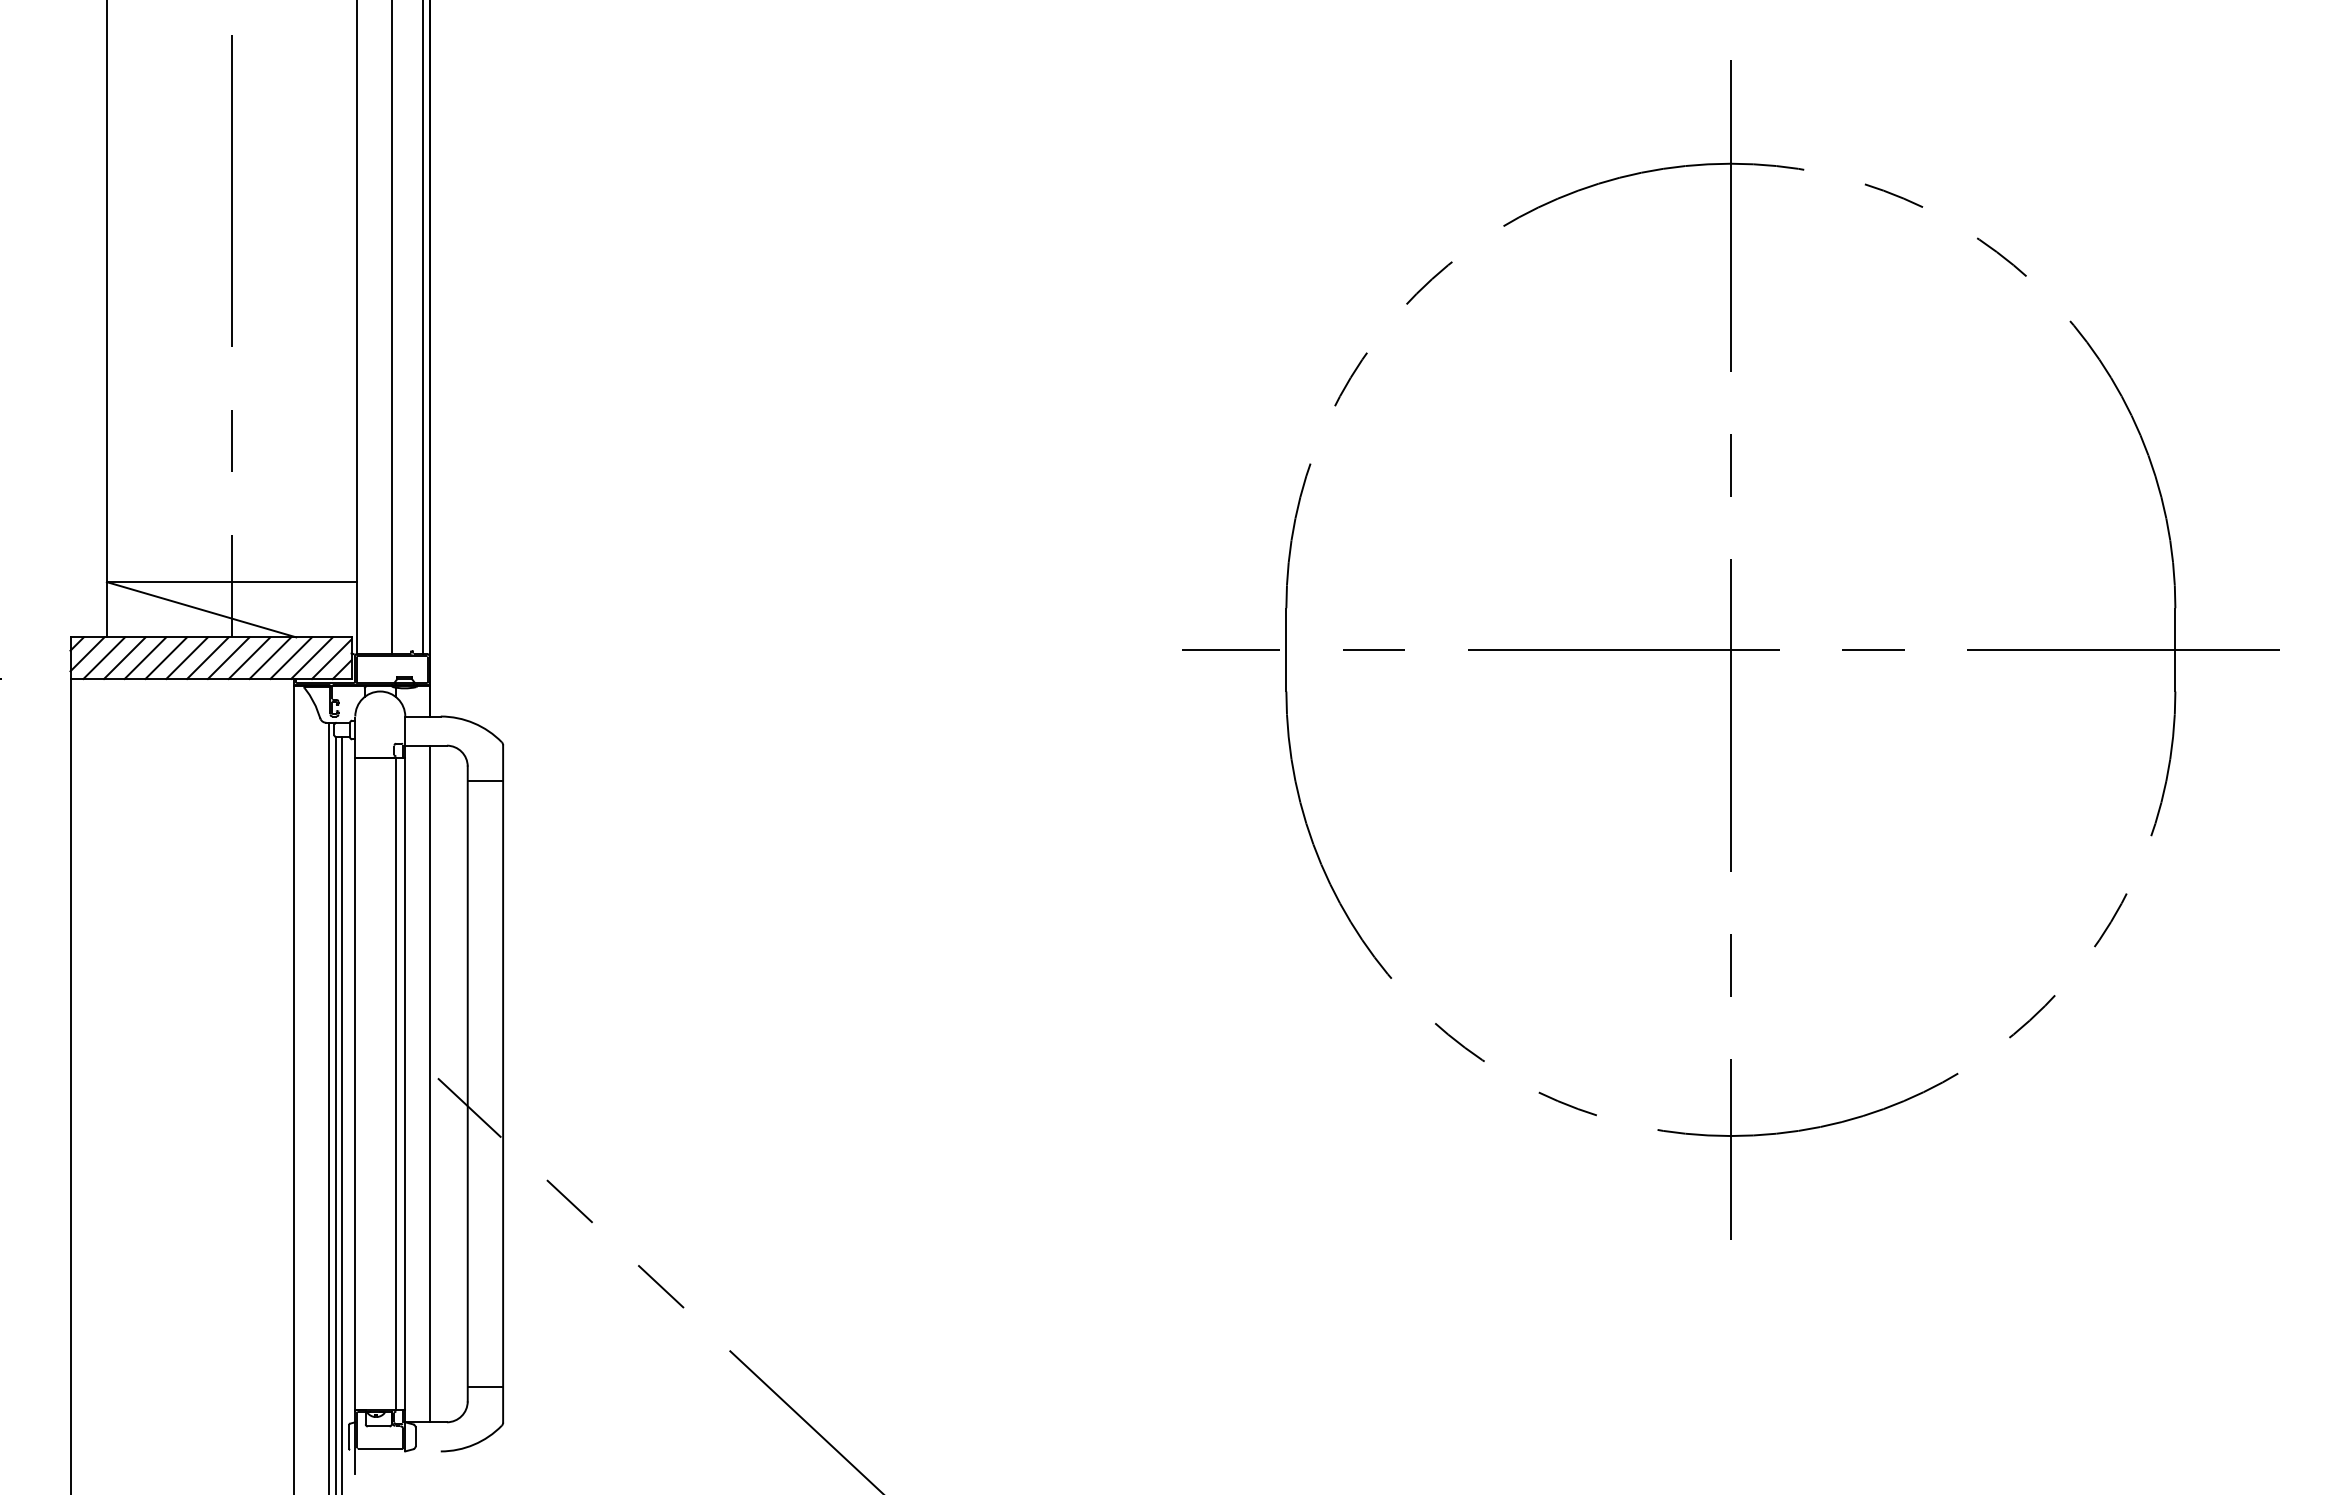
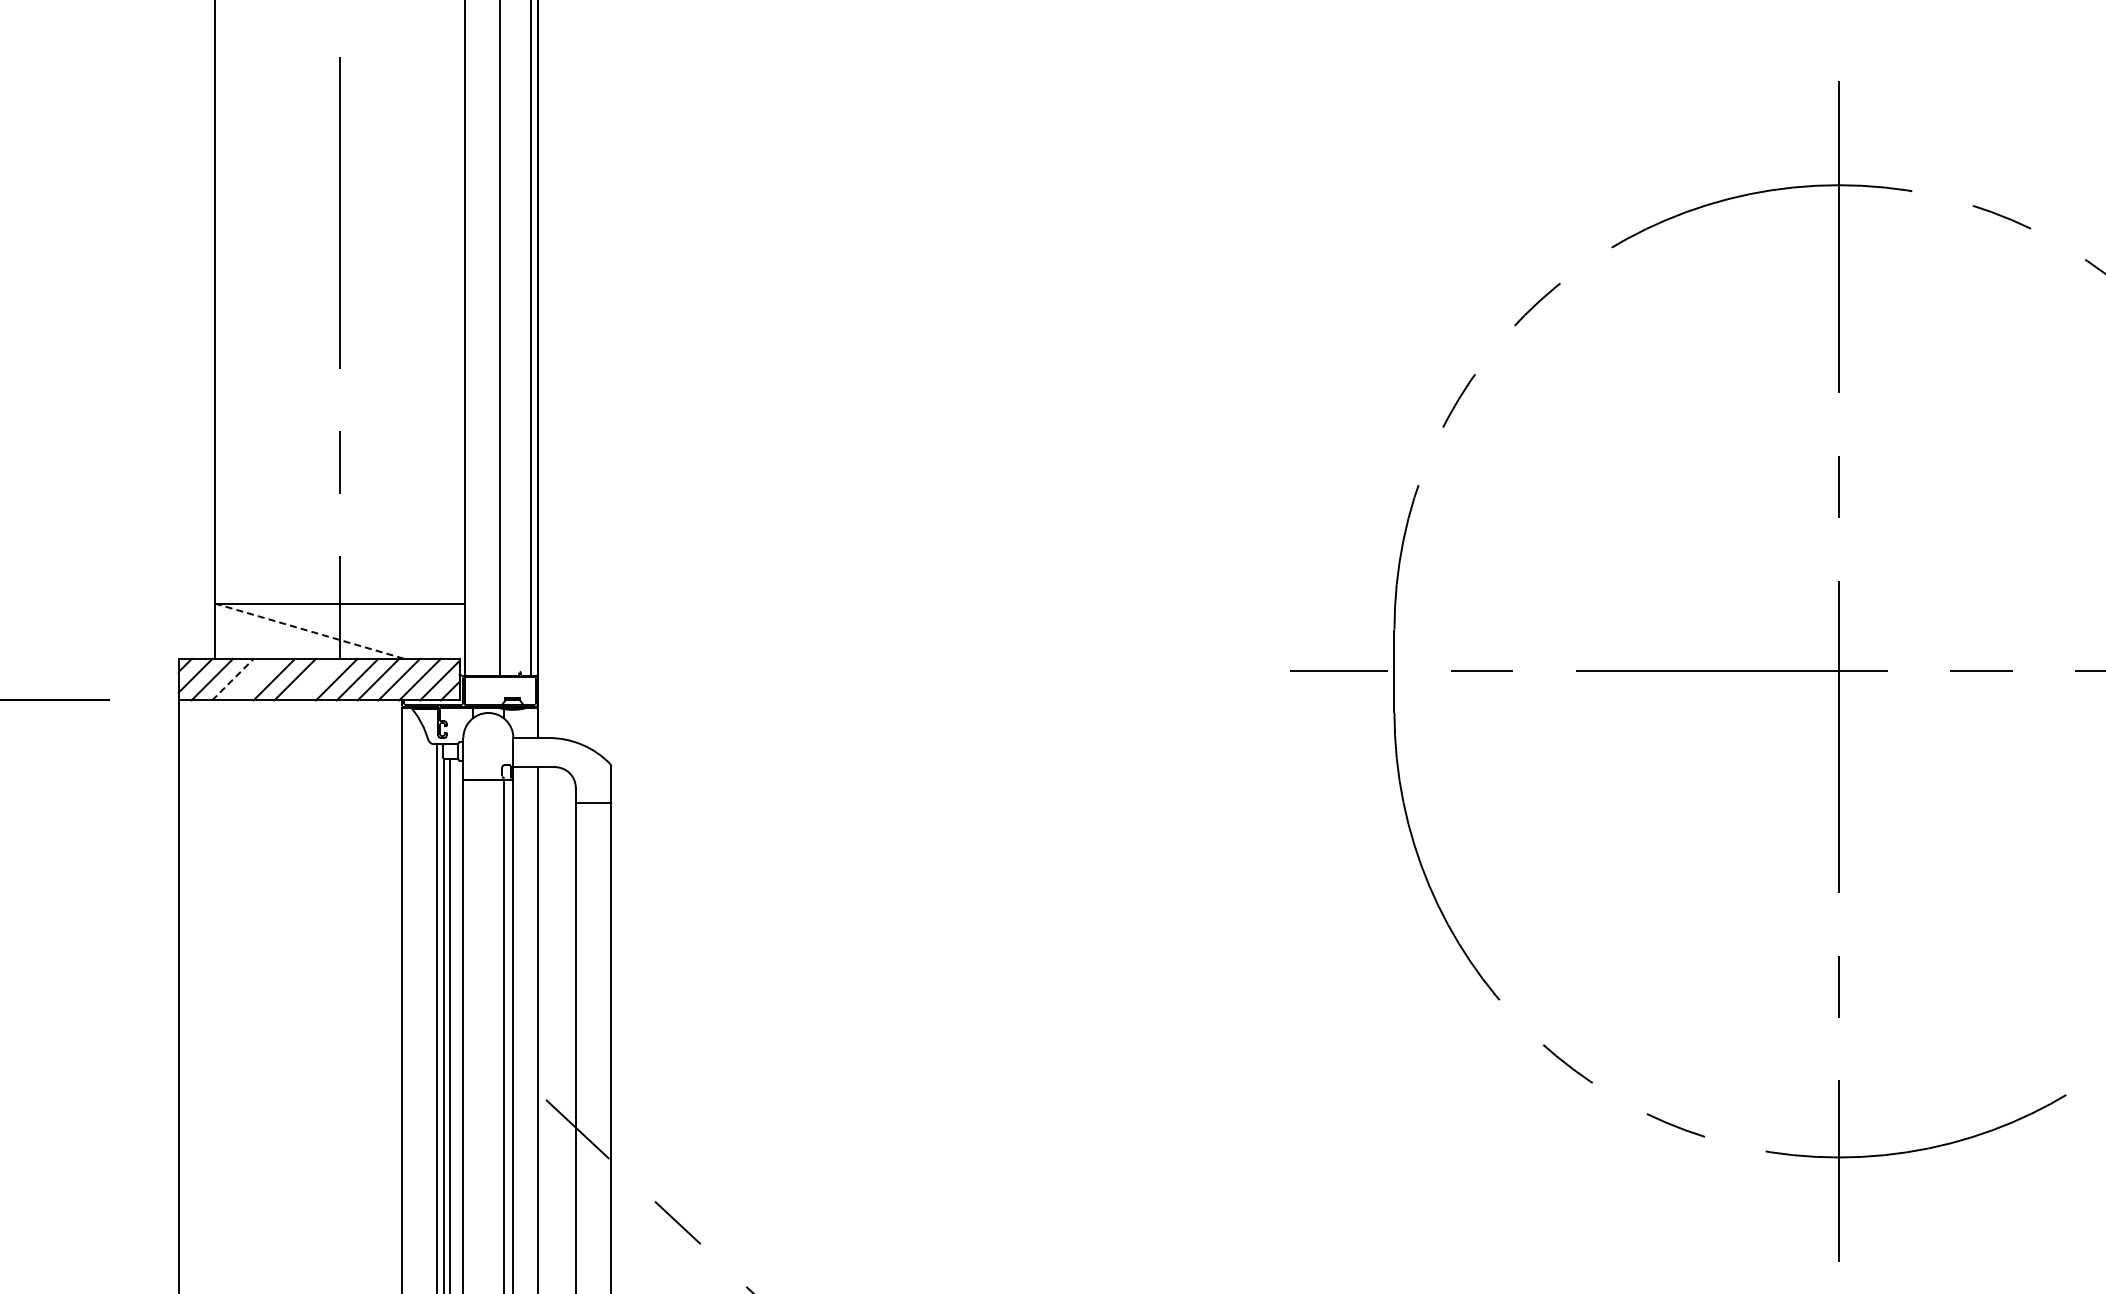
line: (201, 609) -> (309, 630), solid -> dashed
line: (125, 657) -> (233, 678), solid -> dashed
line: (145, 658) -> (253, 679), removed
line: (207, 658) -> (315, 679), removed

